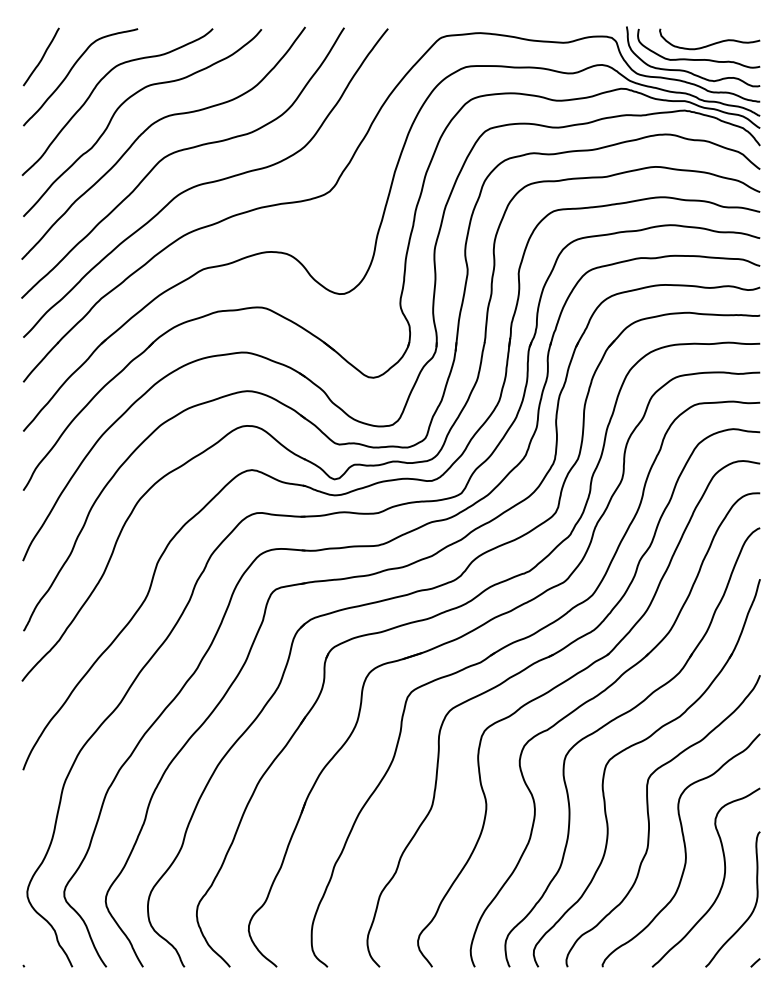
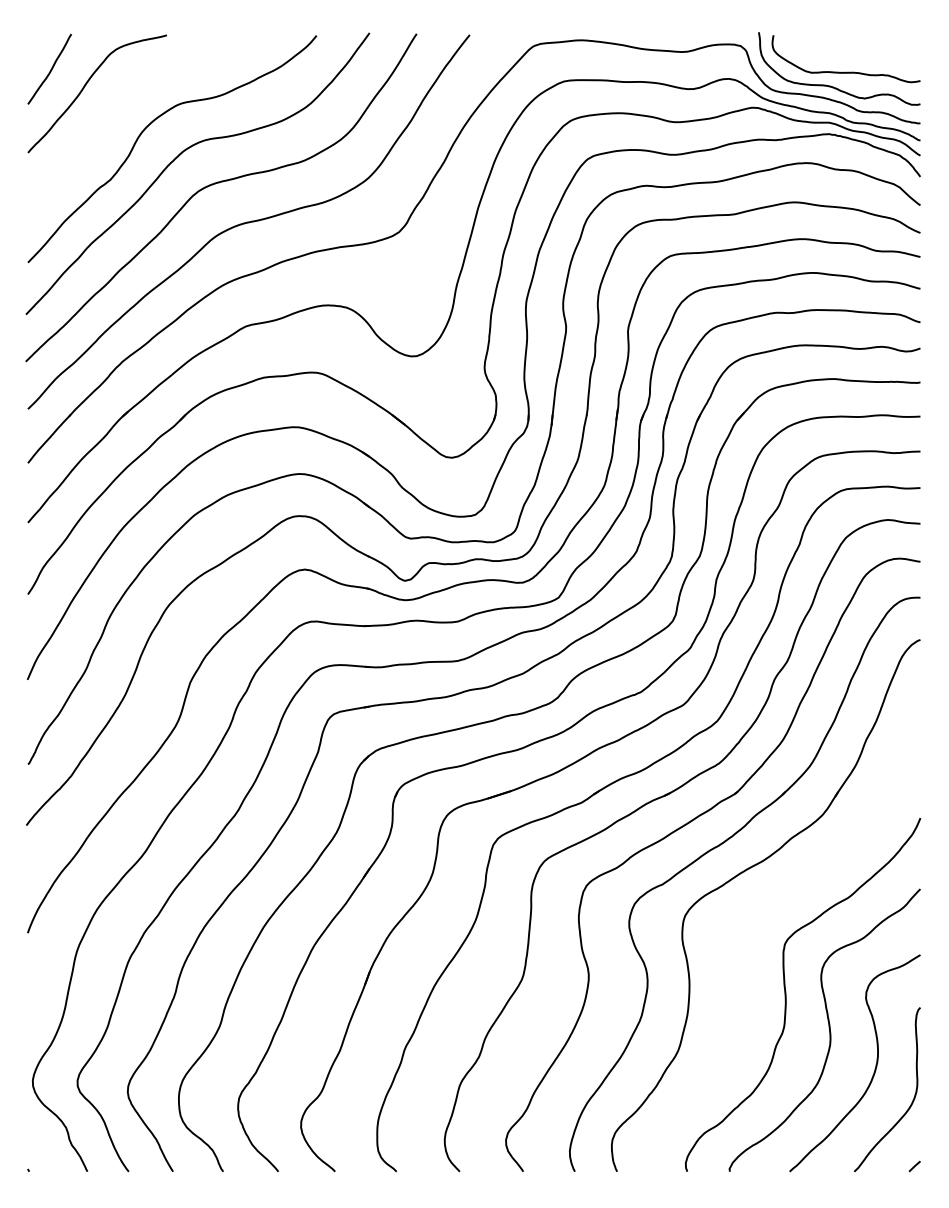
curve: (710, 44) -> (860, 53), removed
curve: (95, 88) -> (115, 107), removed
part: (633, 745) -> (767, 903), removed

